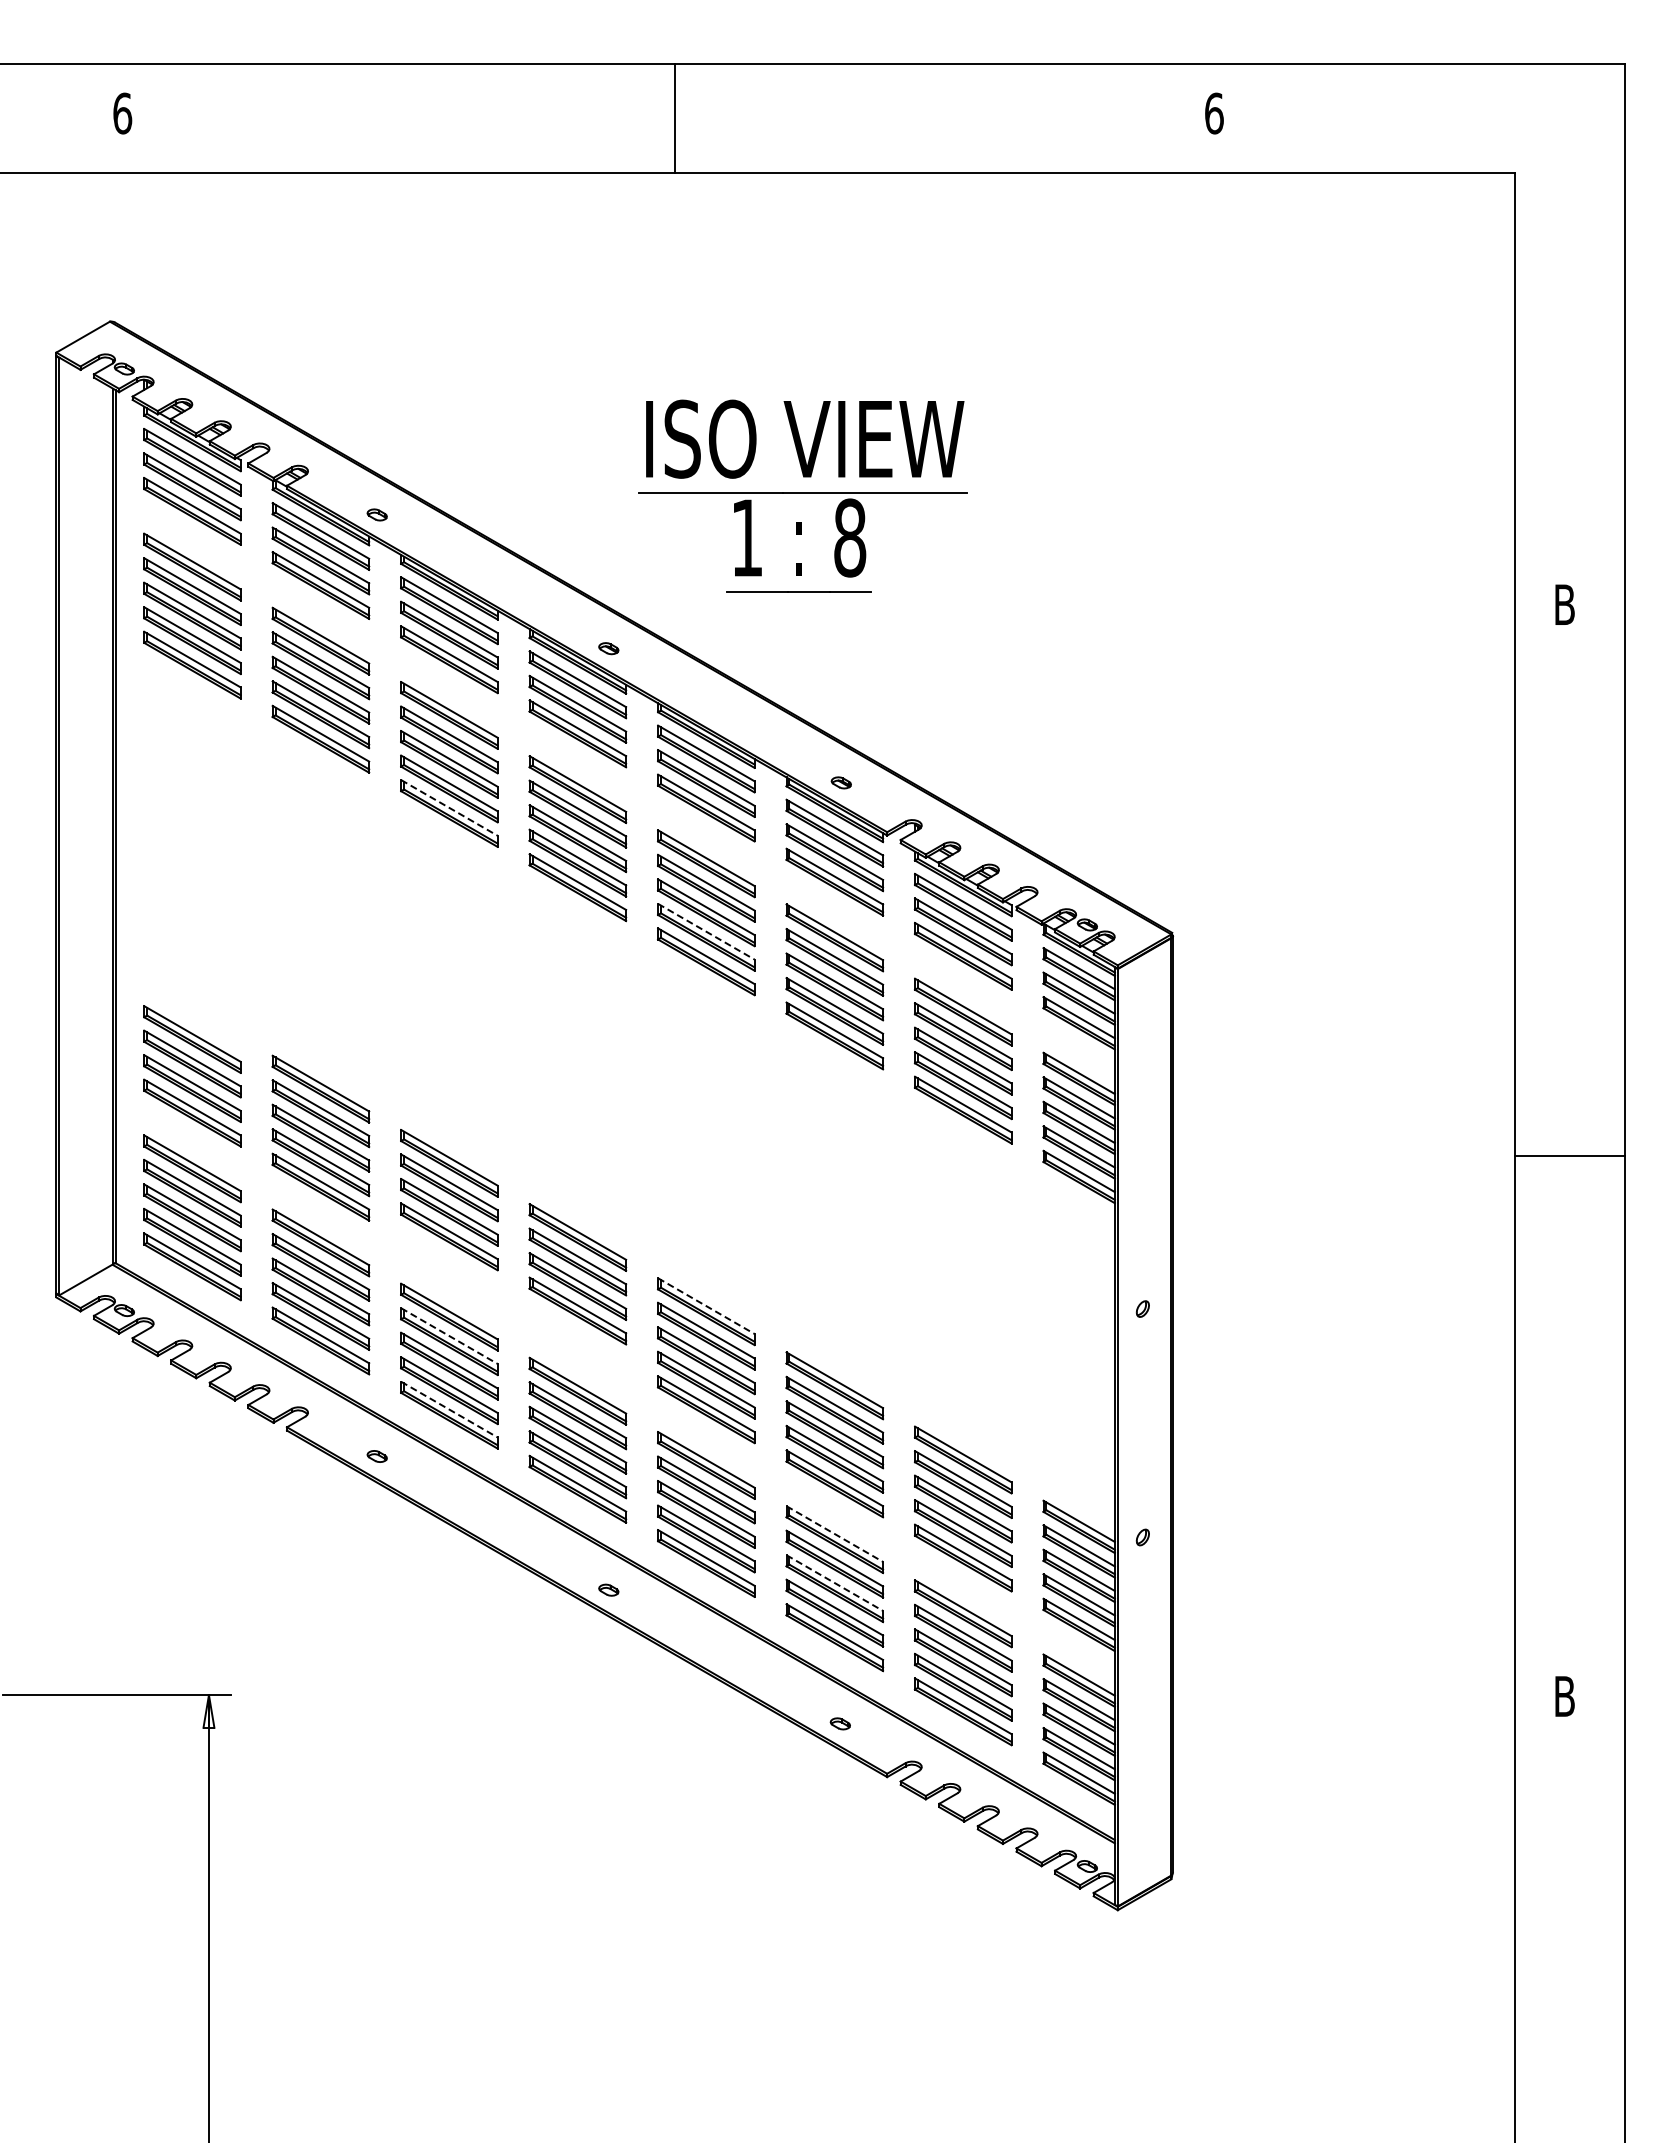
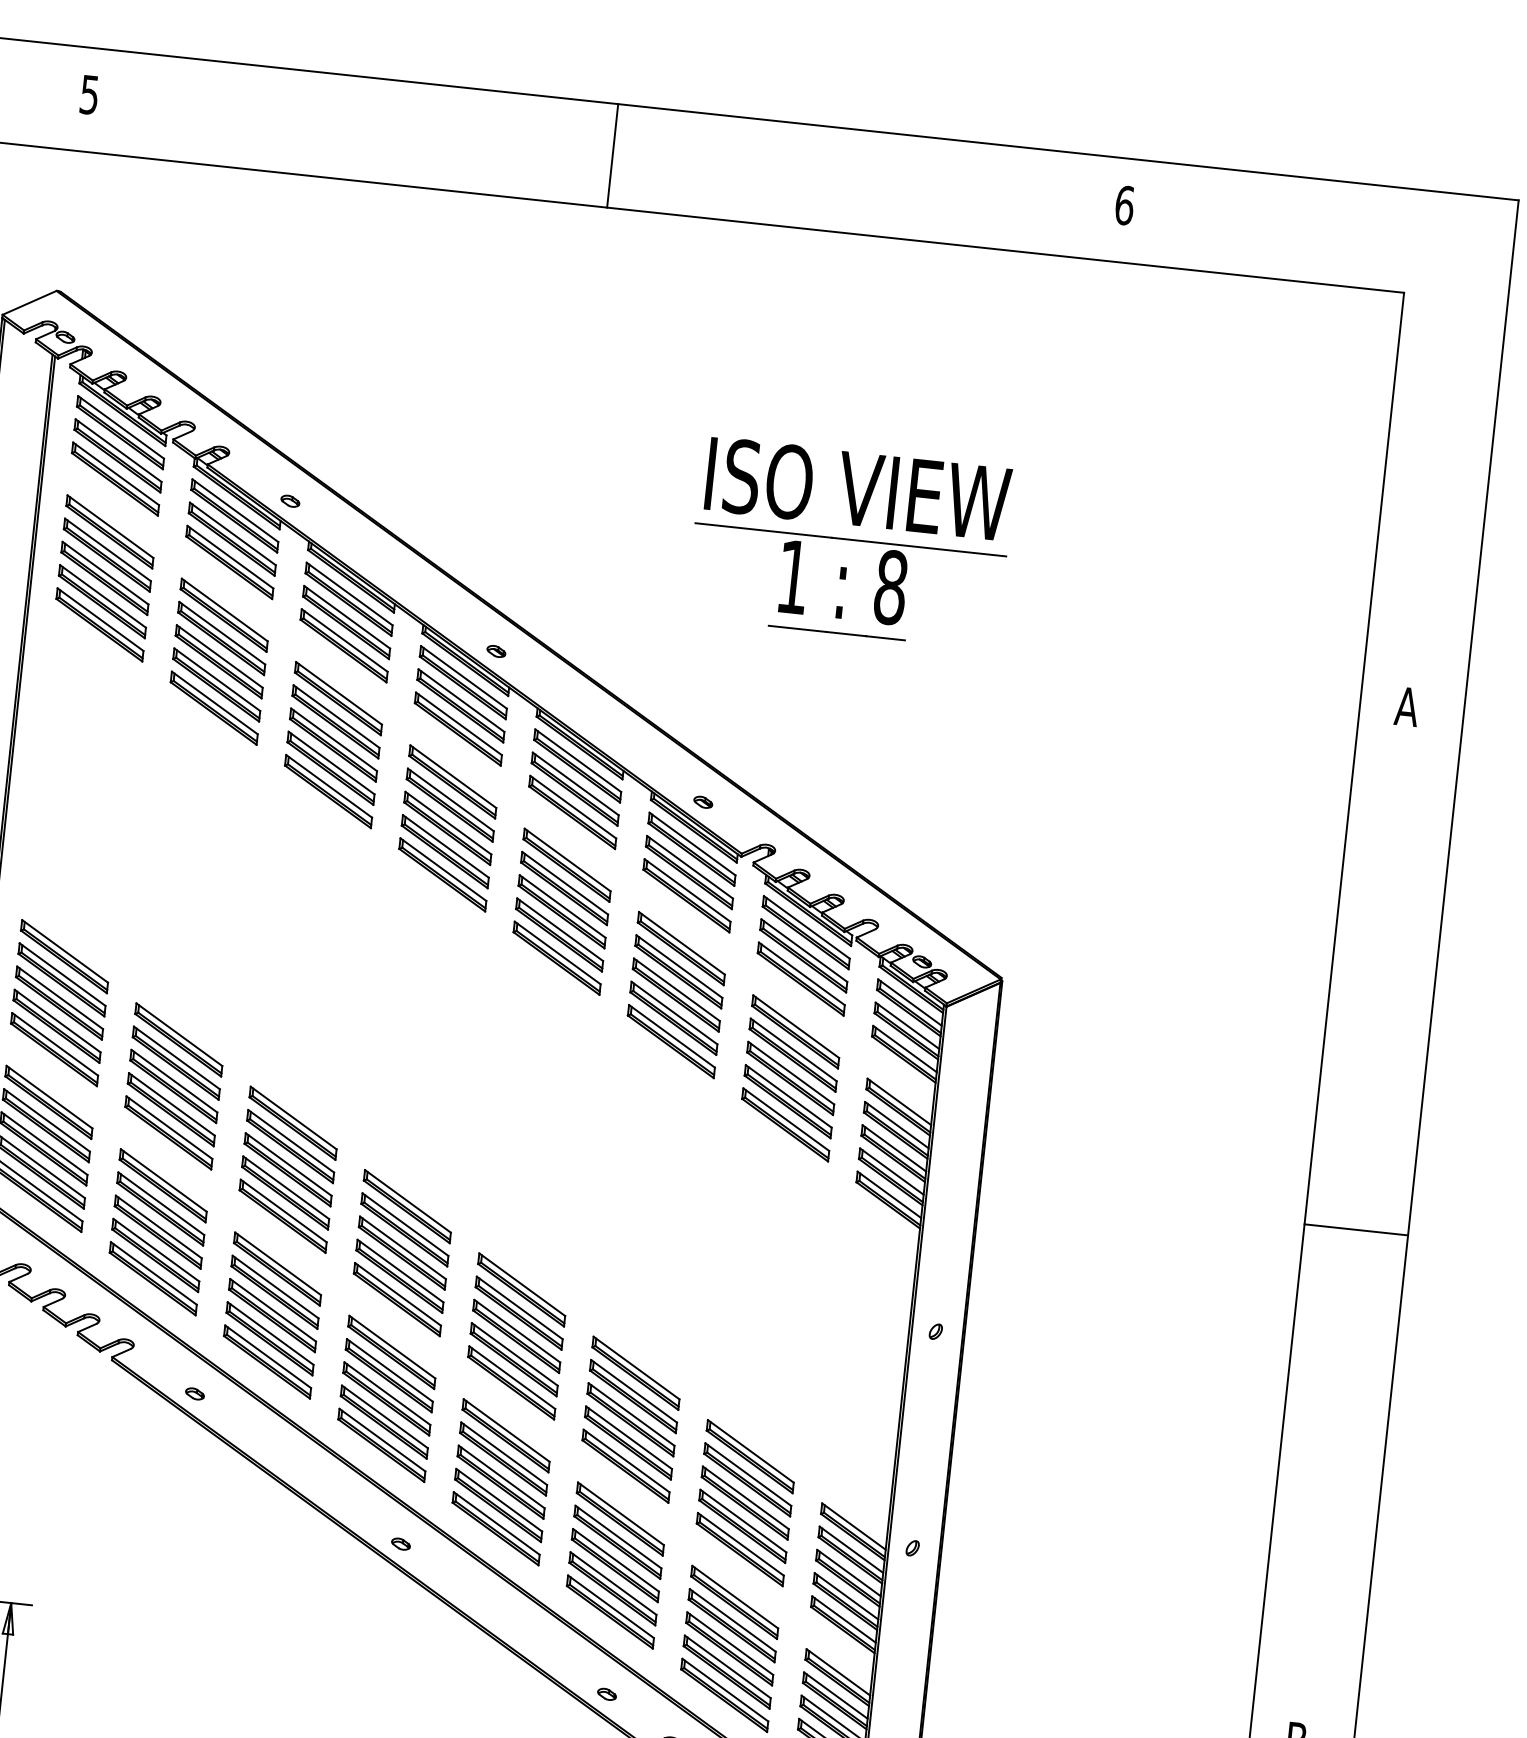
text: (122, 113) -> (89, 94), 6 -> 5
part: (802, 495) -> (850, 542), moved
text: (1564, 604) -> (1406, 706), B -> A
line: (449, 807) -> (329, 785), dashed -> solid
line: (706, 931) -> (560, 929), dashed -> solid
part: (192, 1014) -> (64, 956), added
part: (449, 1261) -> (283, 1216), added
line: (706, 1306) -> (522, 1285), dashed -> solid
part: (577, 1335) -> (397, 1299), added
line: (449, 1336) -> (275, 1287), dashed -> solid
line: (449, 1409) -> (268, 1356), dashed -> solid
line: (834, 1534) -> (620, 1514), dashed -> solid
line: (834, 1583) -> (615, 1560), dashed -> solid

